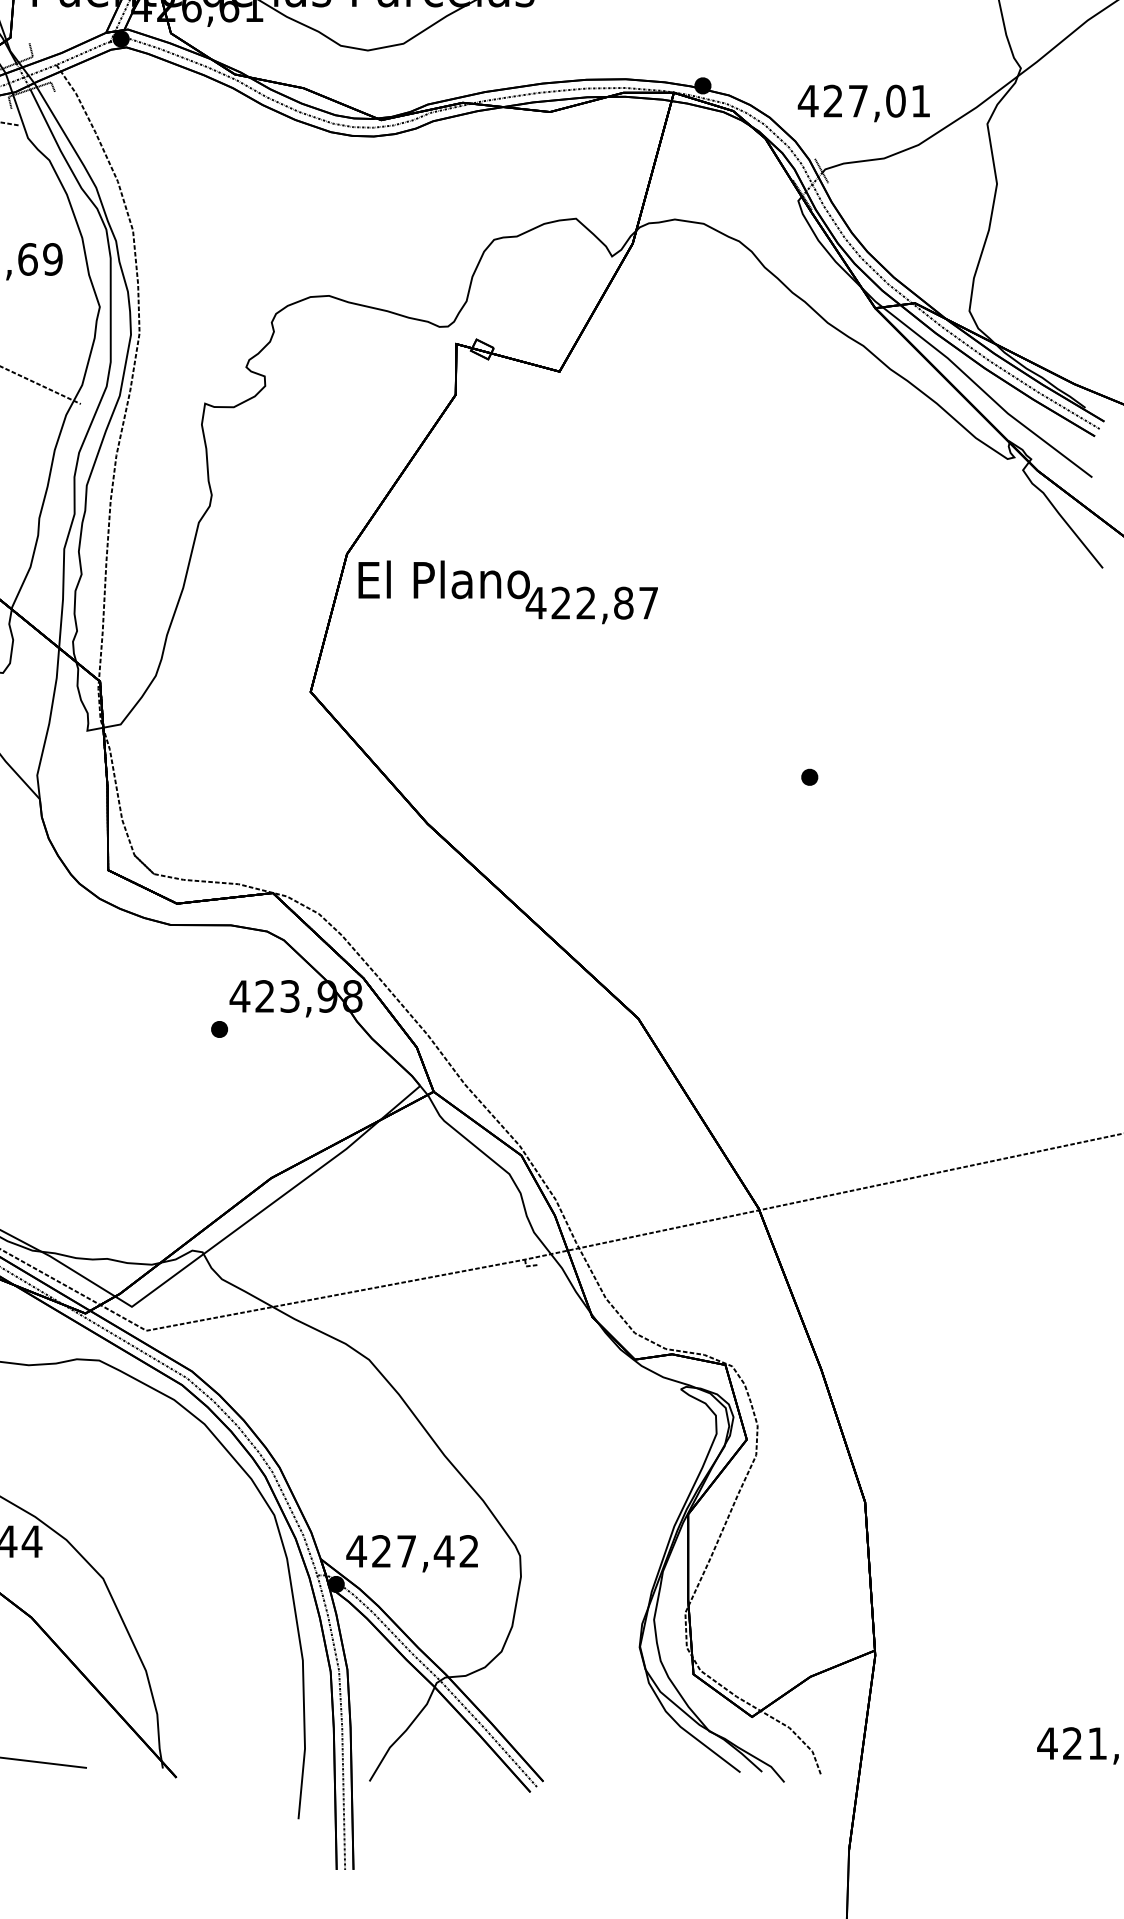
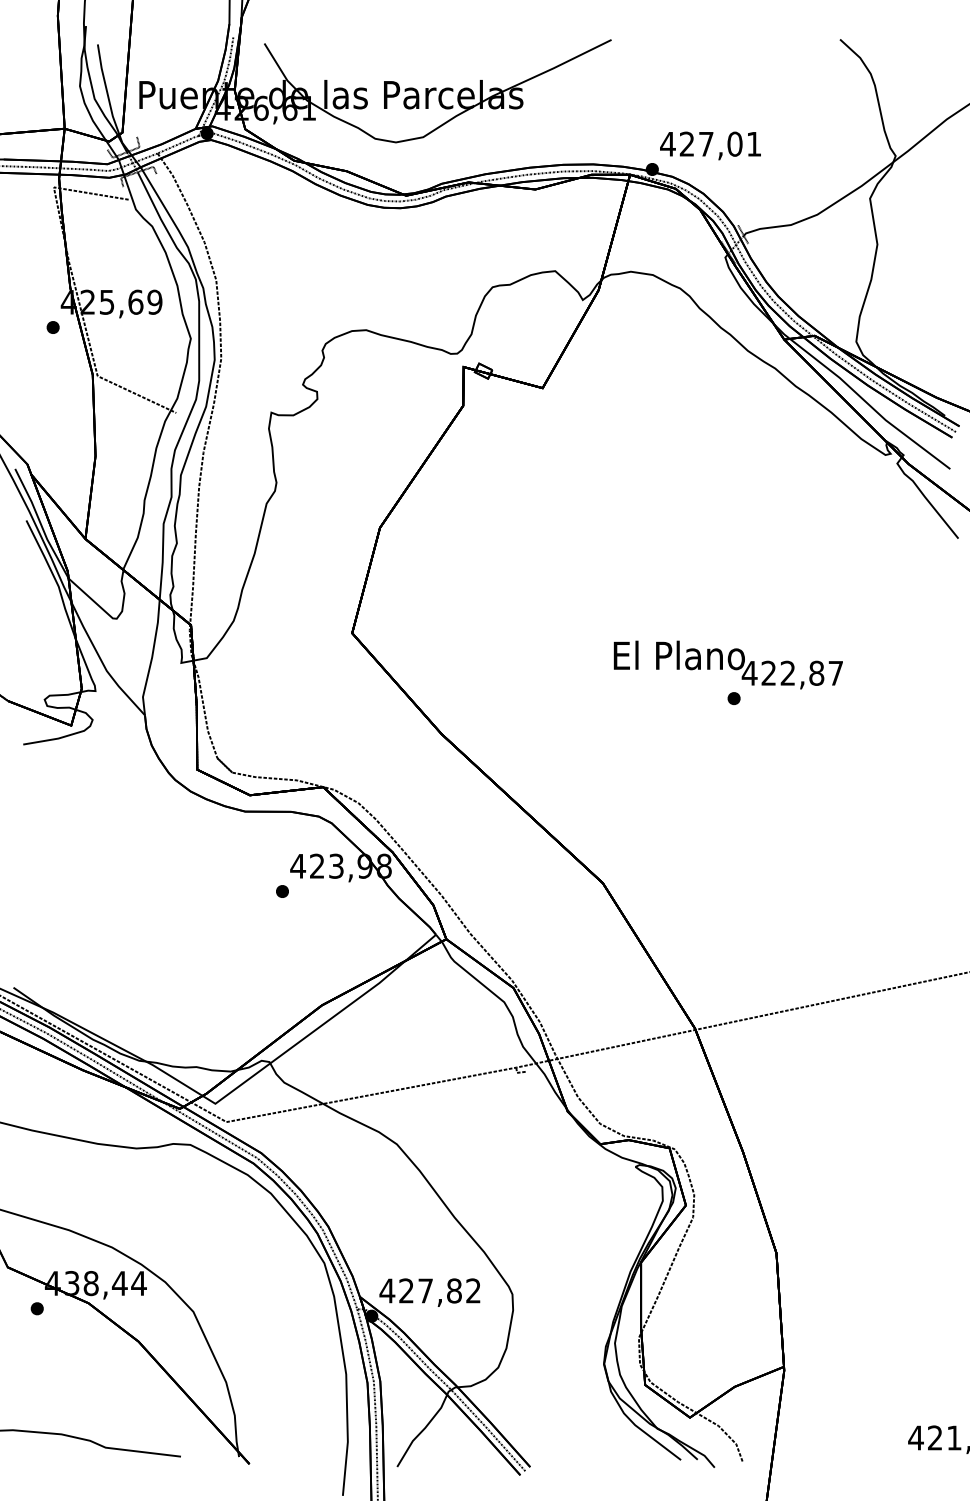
text: (863, 102) -> (710, 145), moved
text: (507, 591) -> (727, 664), moved
text: (444, 1550) -> (454, 1290), 427,42 -> 427,82

